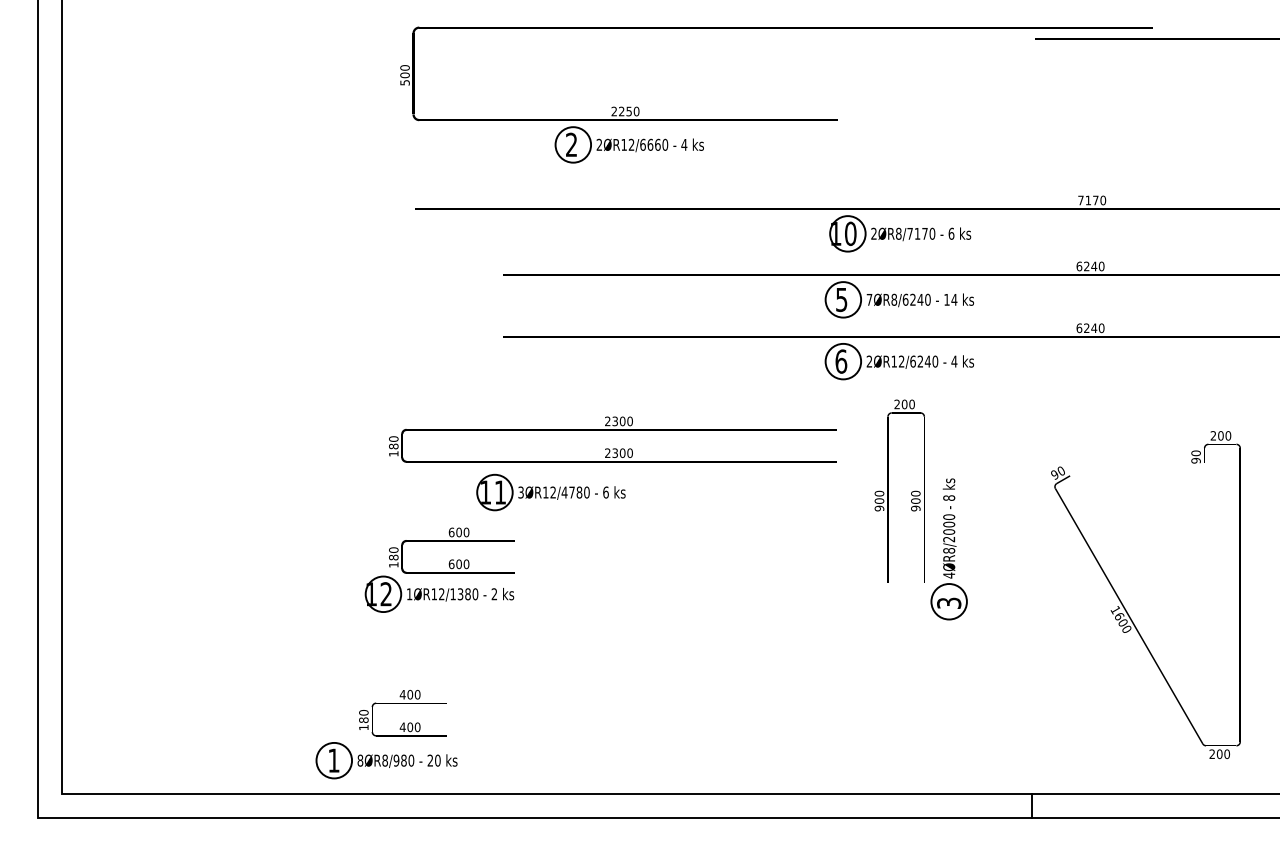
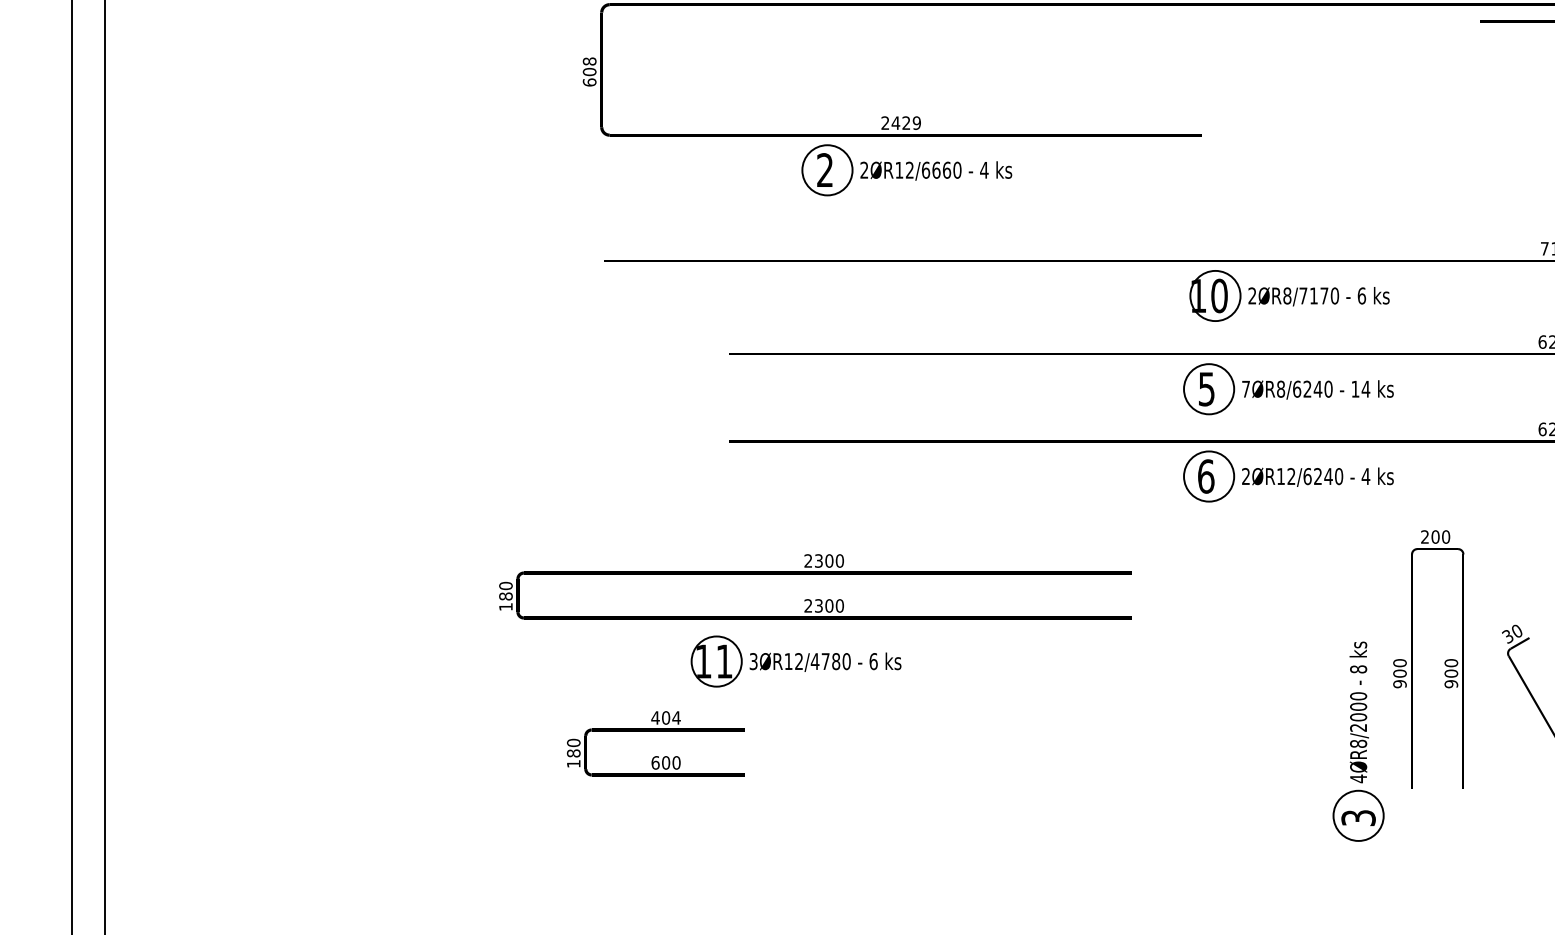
text: (404, 75) -> (588, 72), 500 -> 608
text: (628, 111) -> (905, 123), 2250 -> 2429
text: (612, 439) -> (815, 586), moved
text: (1054, 474) -> (1507, 636), 90 -> 30
text: (899, 490) -> (1428, 658), moved
text: (458, 532) -> (665, 718), 600 -> 404
part: (439, 593) -> (638, 804), removed

